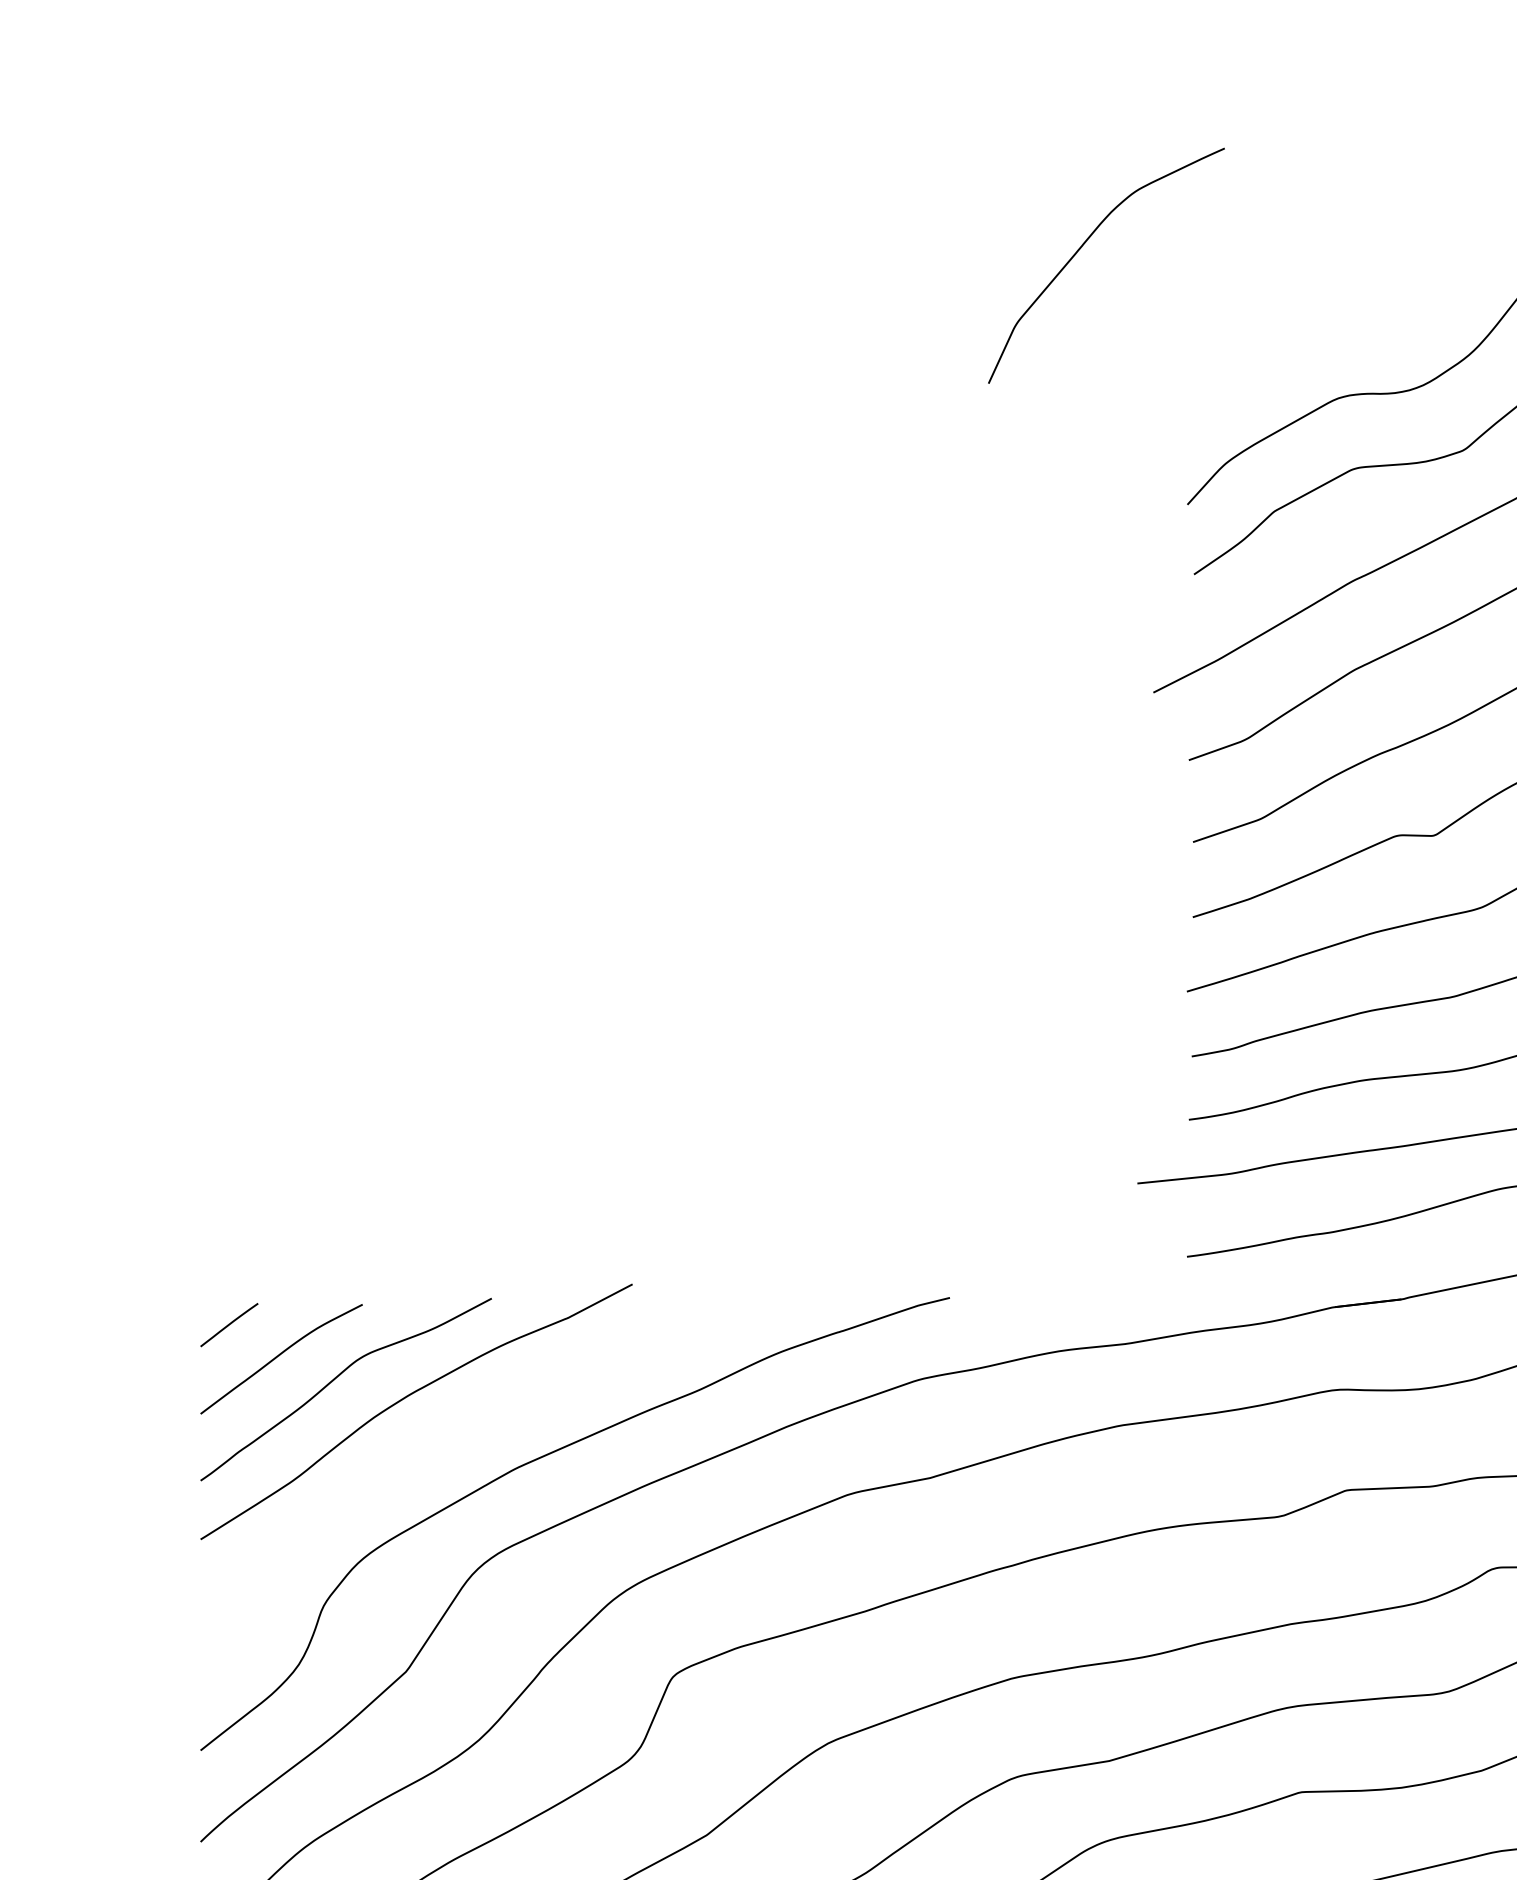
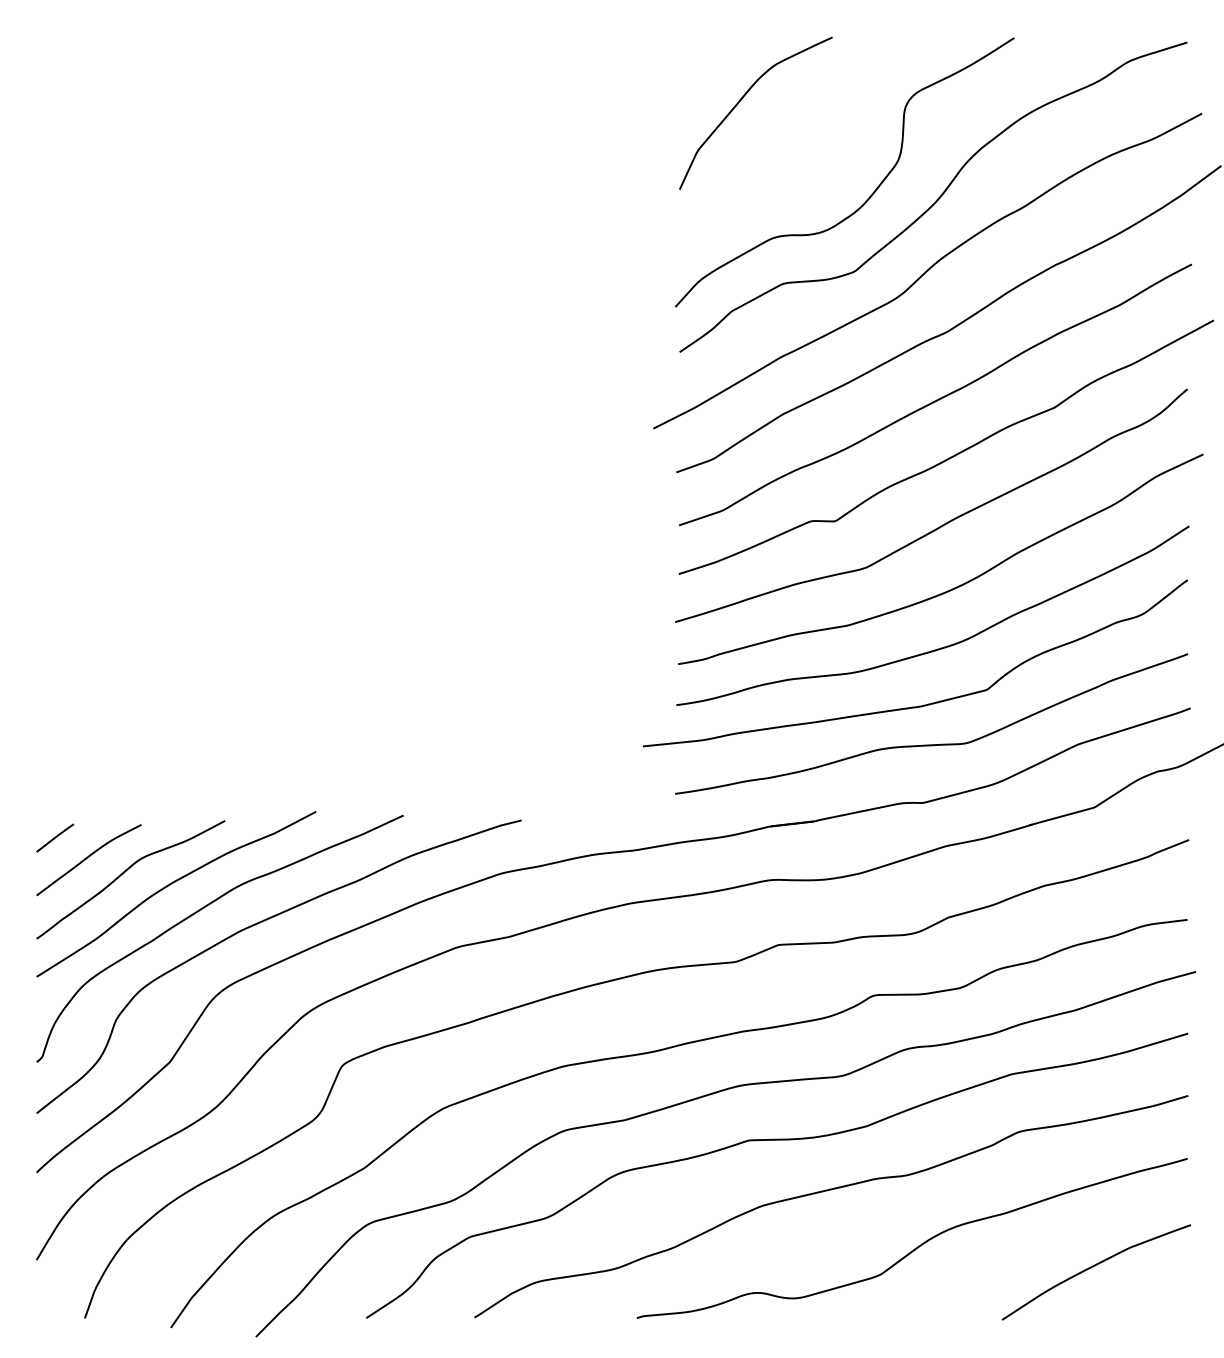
curve: (1085, 244) -> (742, 99), moved
curve: (455, 1436) -> (201, 910), added

